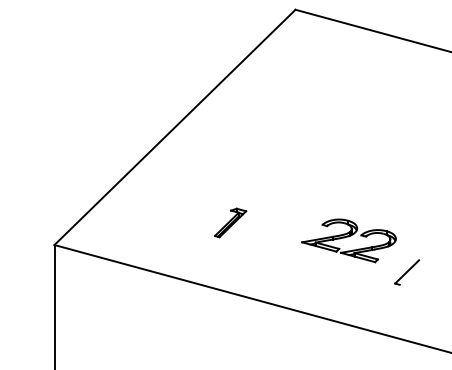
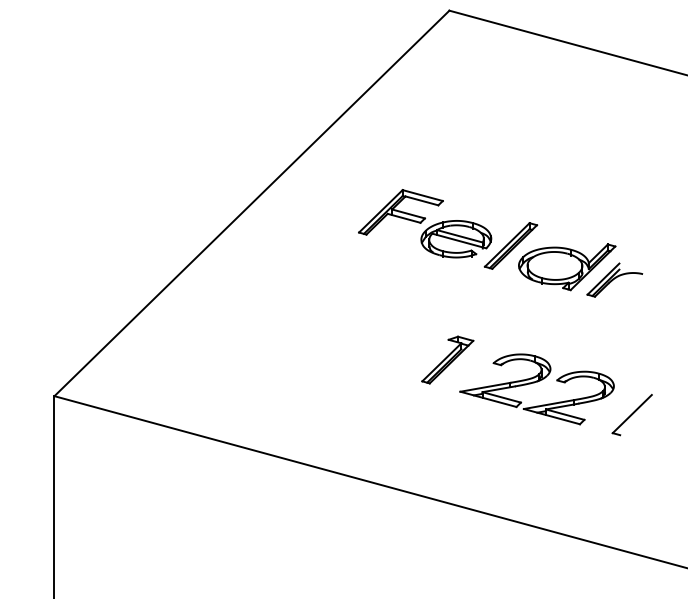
part: (326, 151) -> (500, 242), added
part: (230, 222) -> (447, 359), moved
part: (407, 272) -> (632, 414), moved

